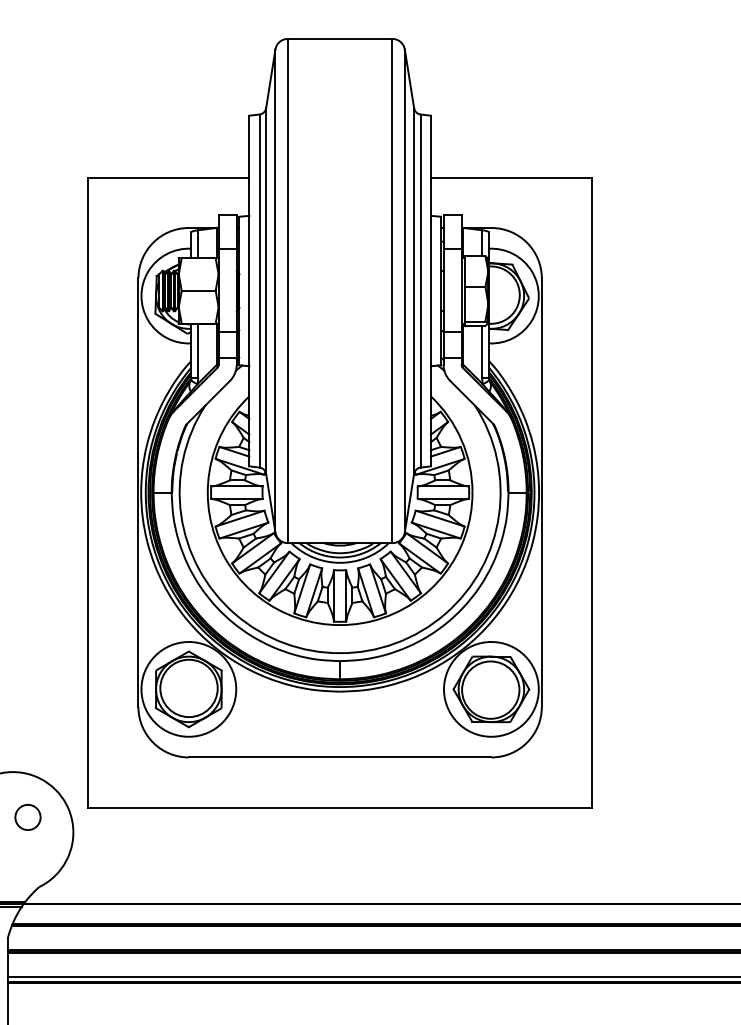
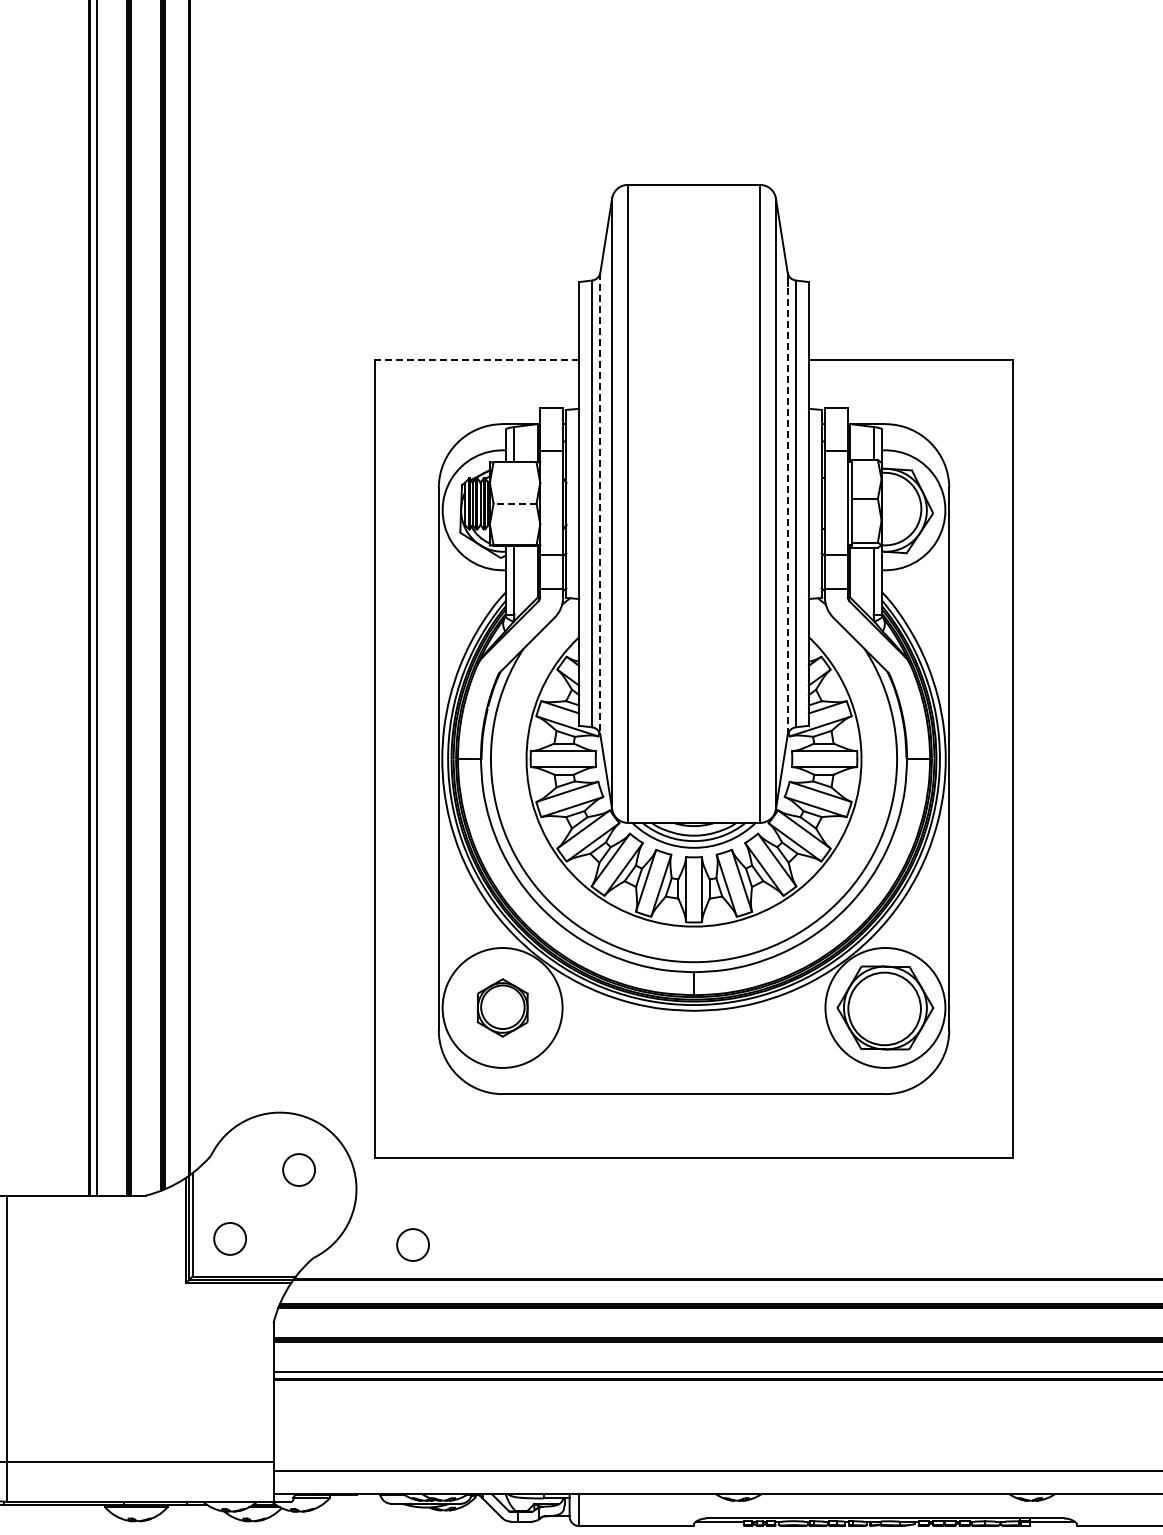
line: (168, 177) -> (476, 360), solid -> dashed
line: (198, 290) -> (514, 503), solid -> dashed
line: (266, 291) -> (600, 504), solid -> dashed
line: (414, 296) -> (787, 510), solid -> dashed
part: (188, 689) -> (502, 1007), size x0.6
circle: (117, 876) -> (412, 1244), added

